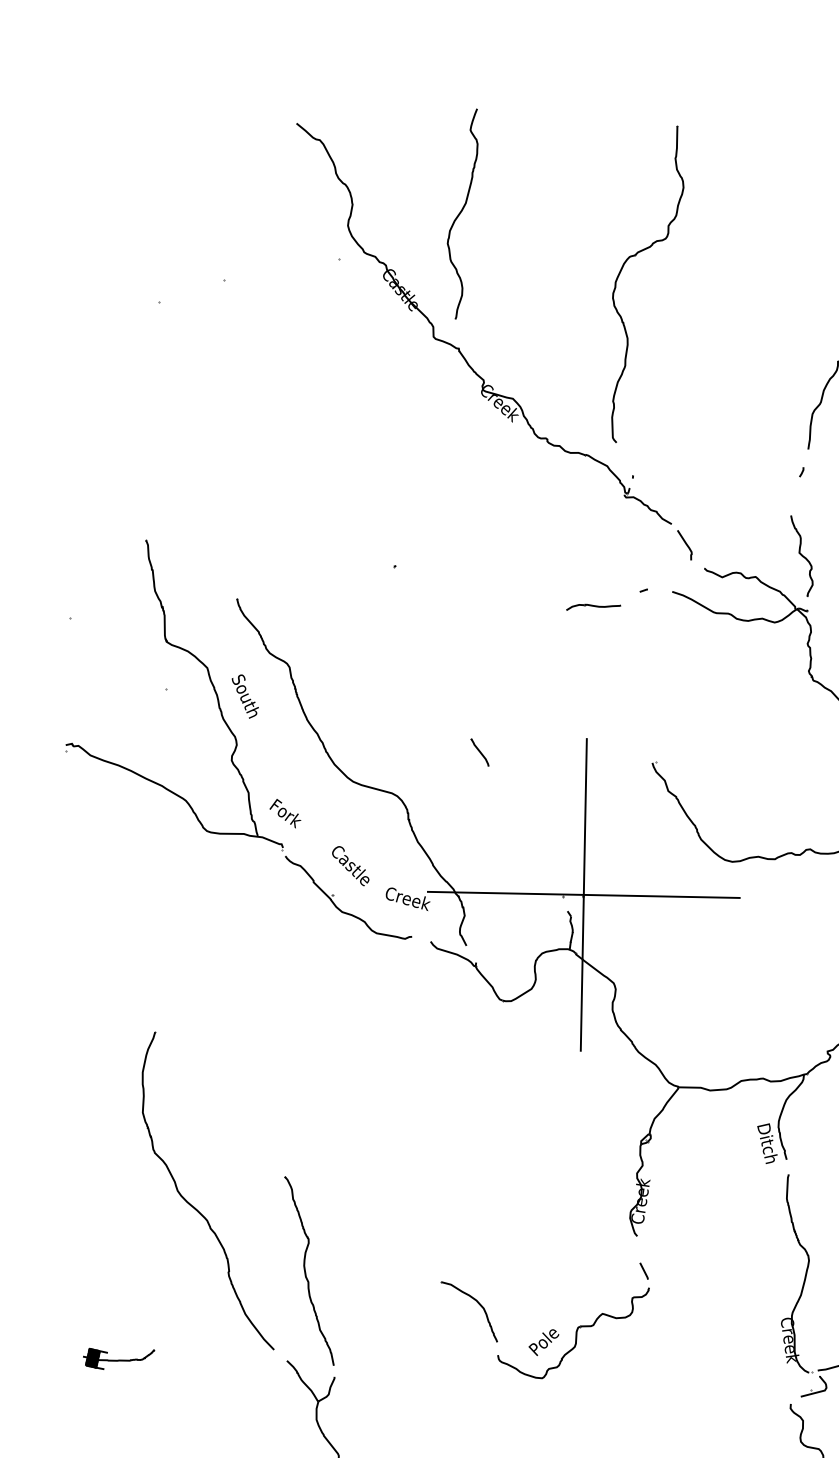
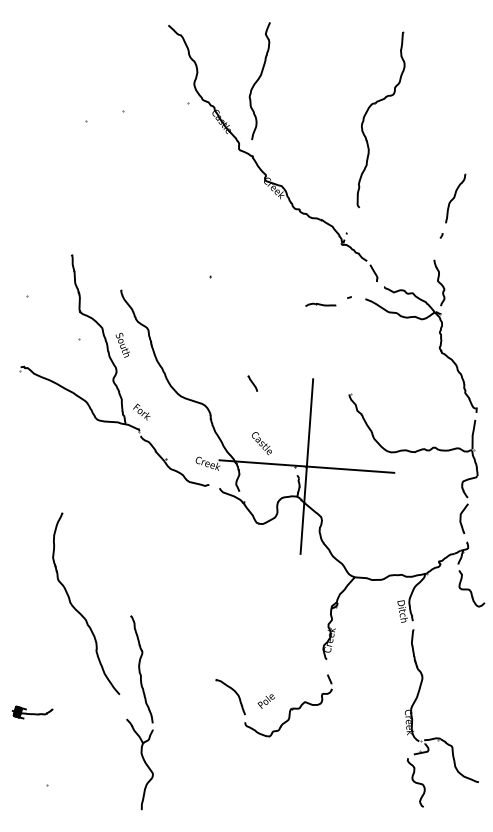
part: (621, 272) -> (367, 112), moved
text: (349, 866) -> (261, 443), moved
part: (192, 1204) -> (78, 610), moved
text: (544, 1342) -> (266, 701), moved

